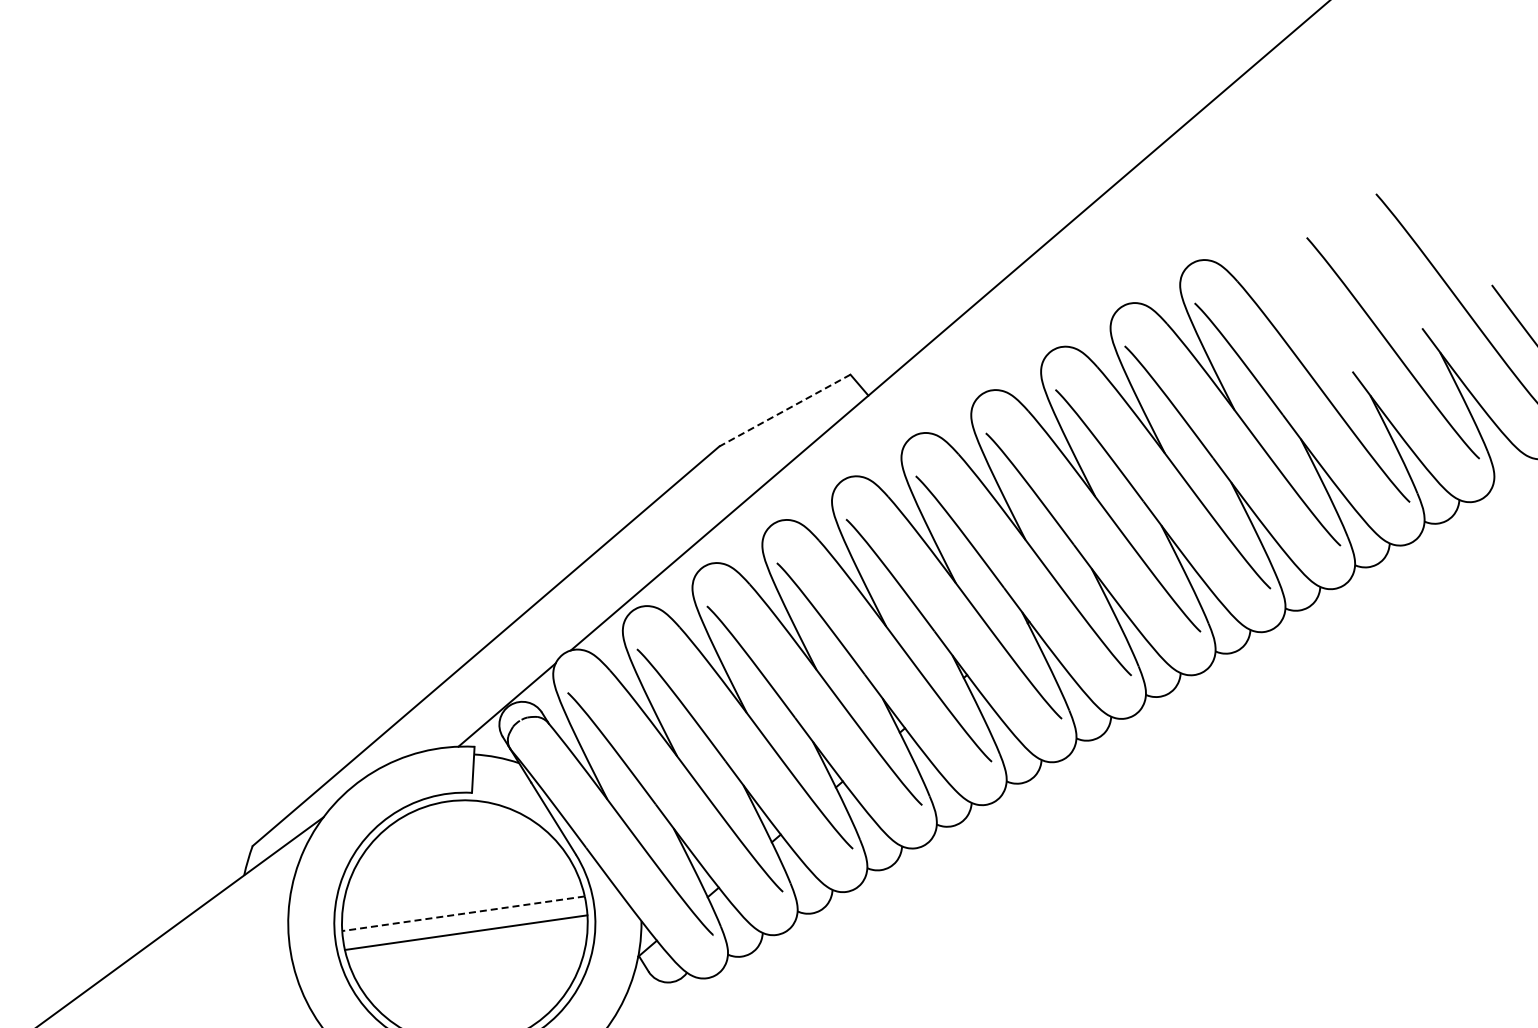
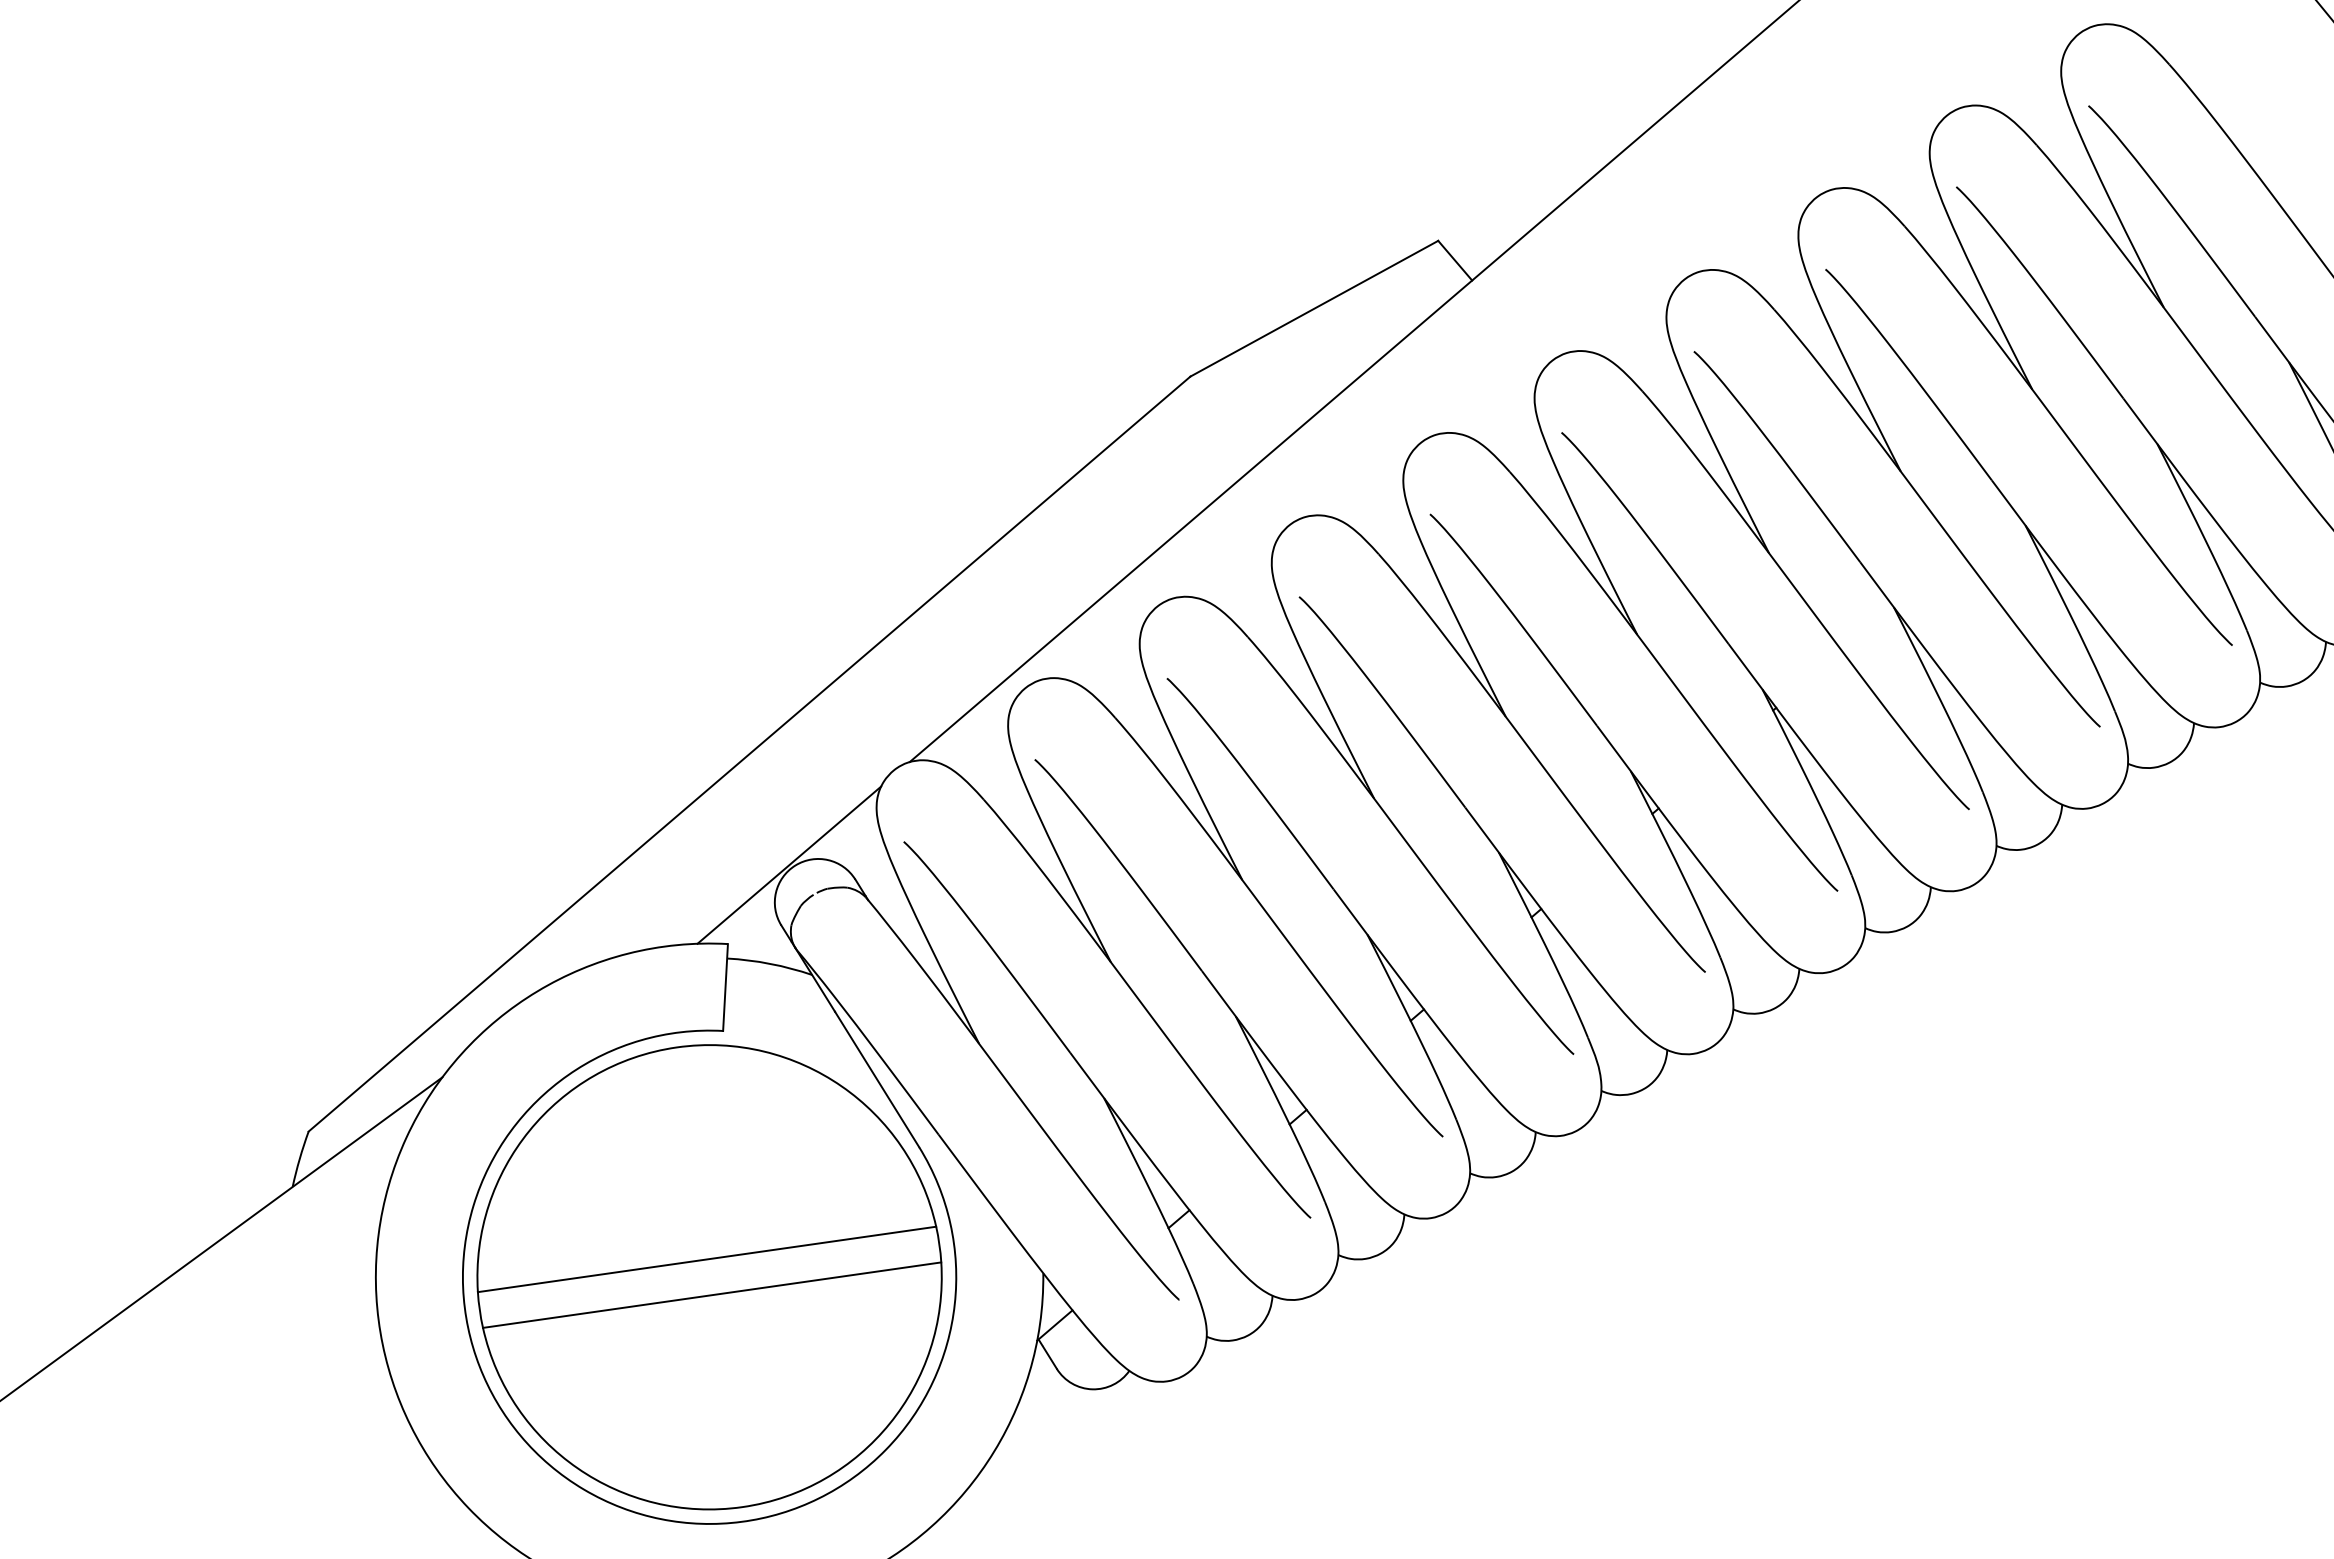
line: (784, 410) -> (1313, 308), dashed -> solid
line: (463, 913) -> (707, 1258), dashed -> solid

